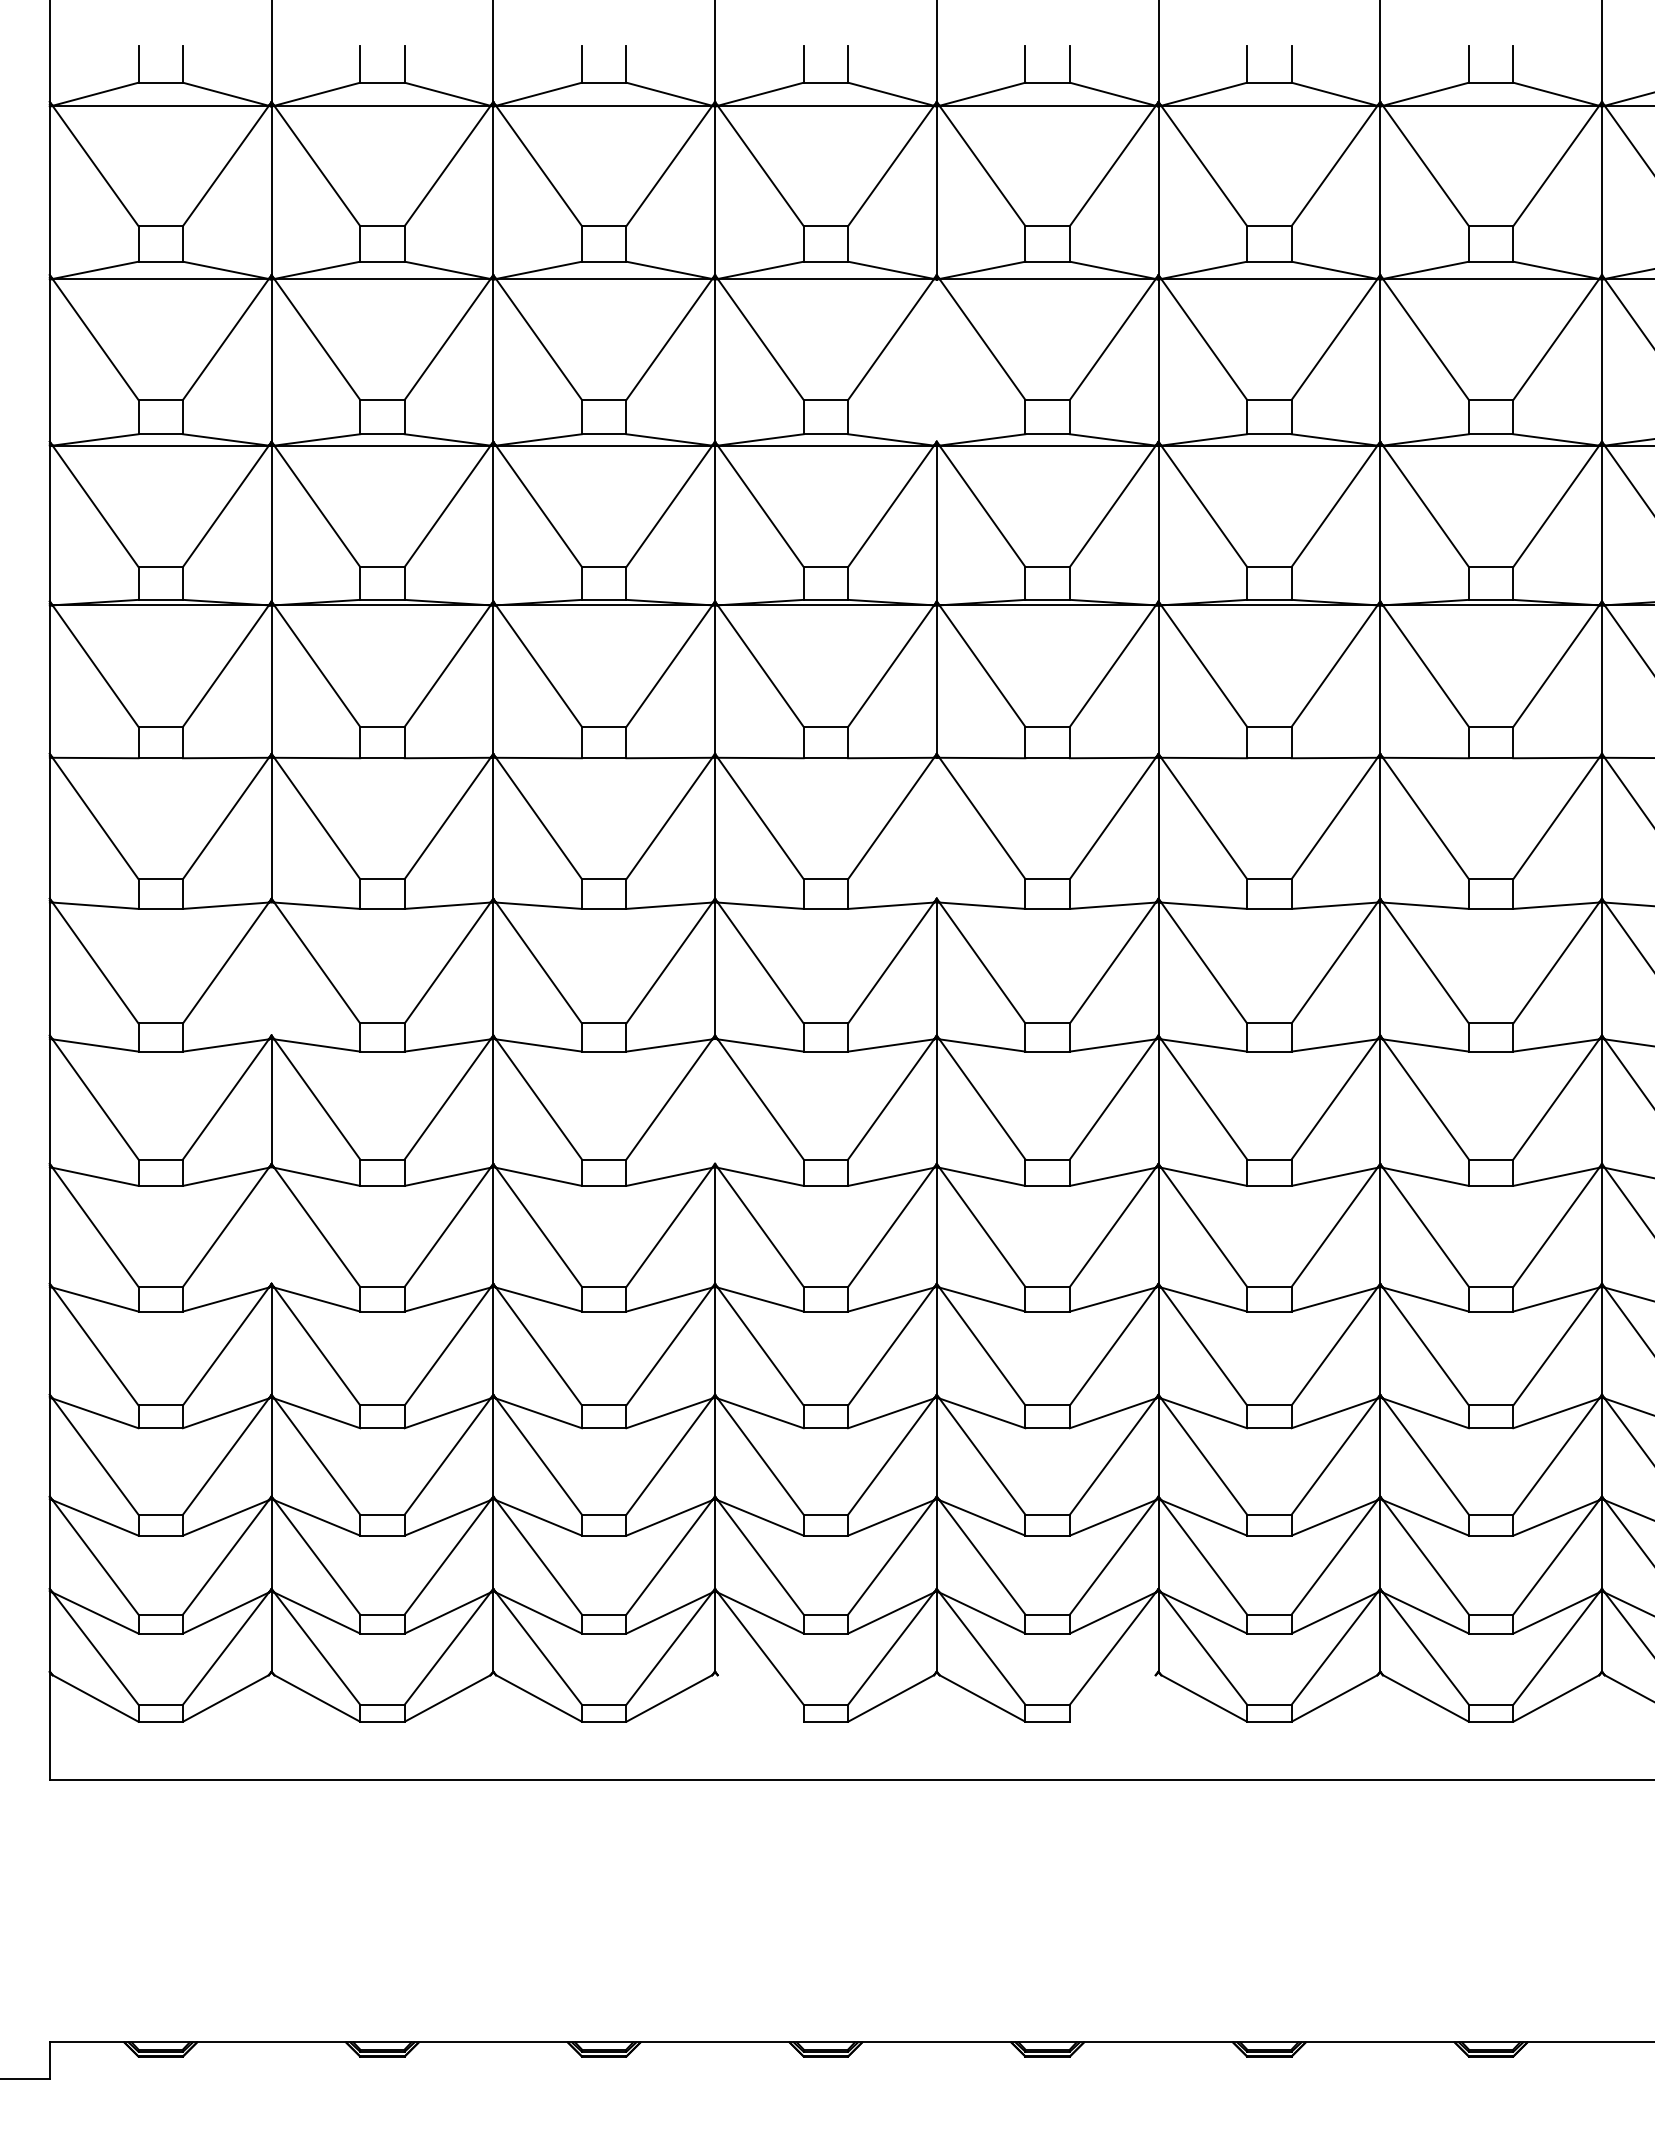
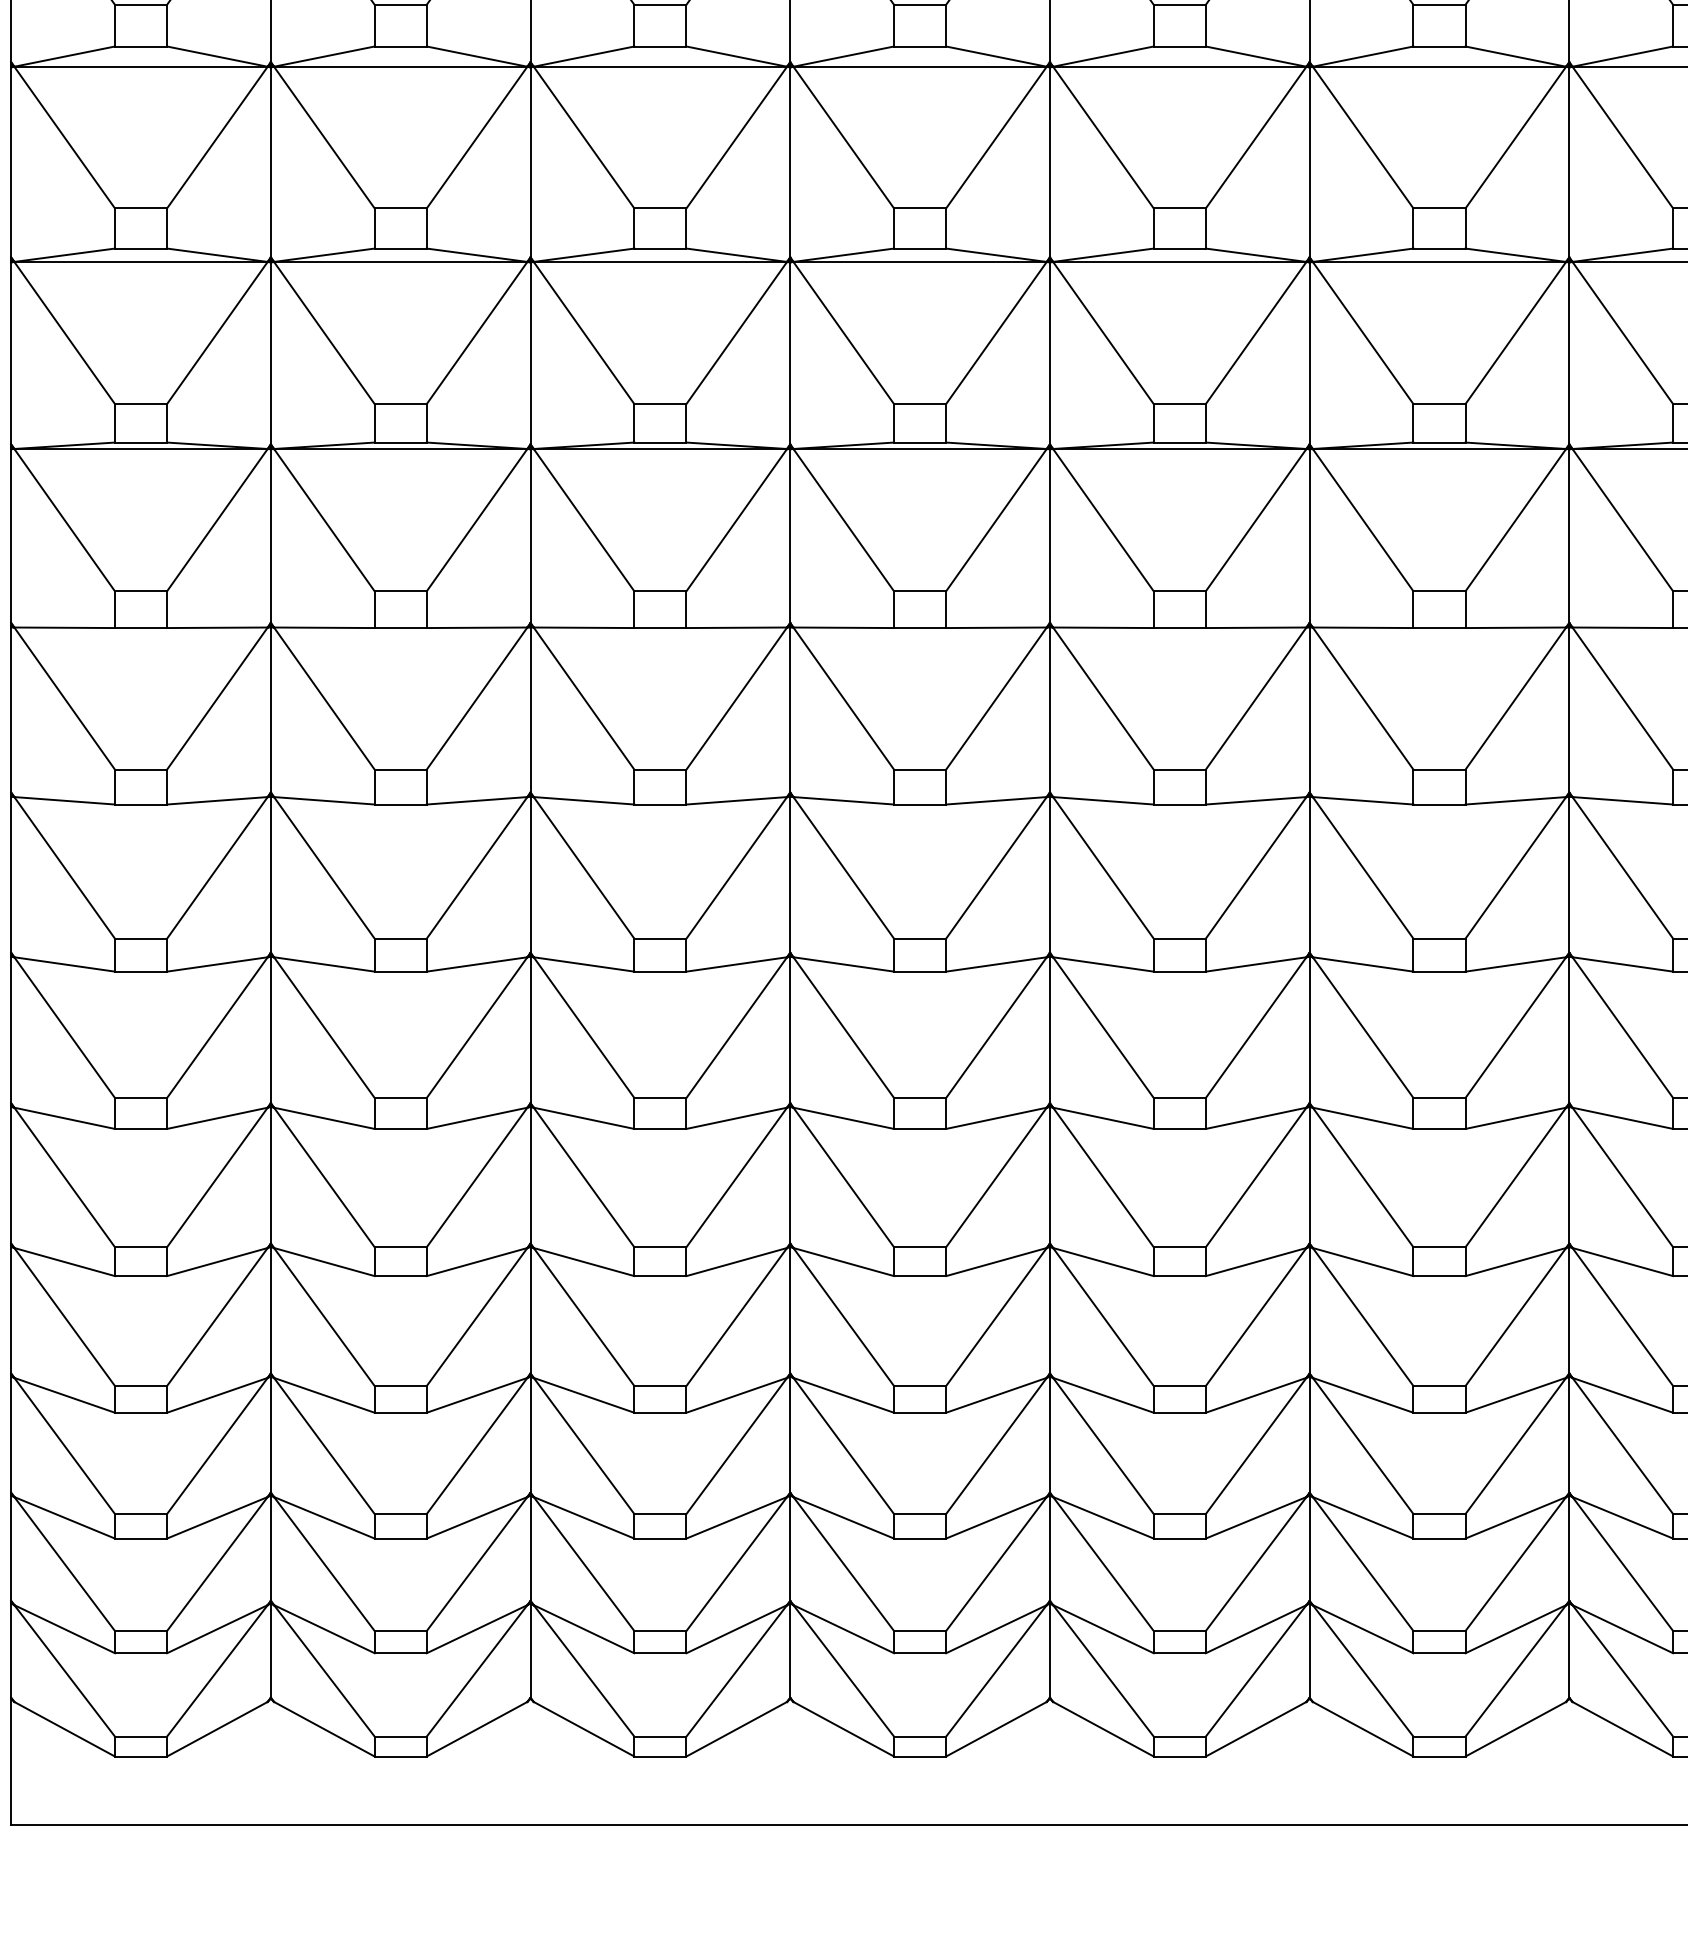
line: (936, 360) -> (1049, 162), added
line: (936, 827) -> (1049, 709), added
line: (271, 968) -> (270, 874), added
line: (715, 1100) -> (790, 1028), added
line: (271, 1225) -> (270, 1175), added
line: (760, 1698) -> (843, 1729), added
line: (1112, 1698) -> (1255, 1729), added

